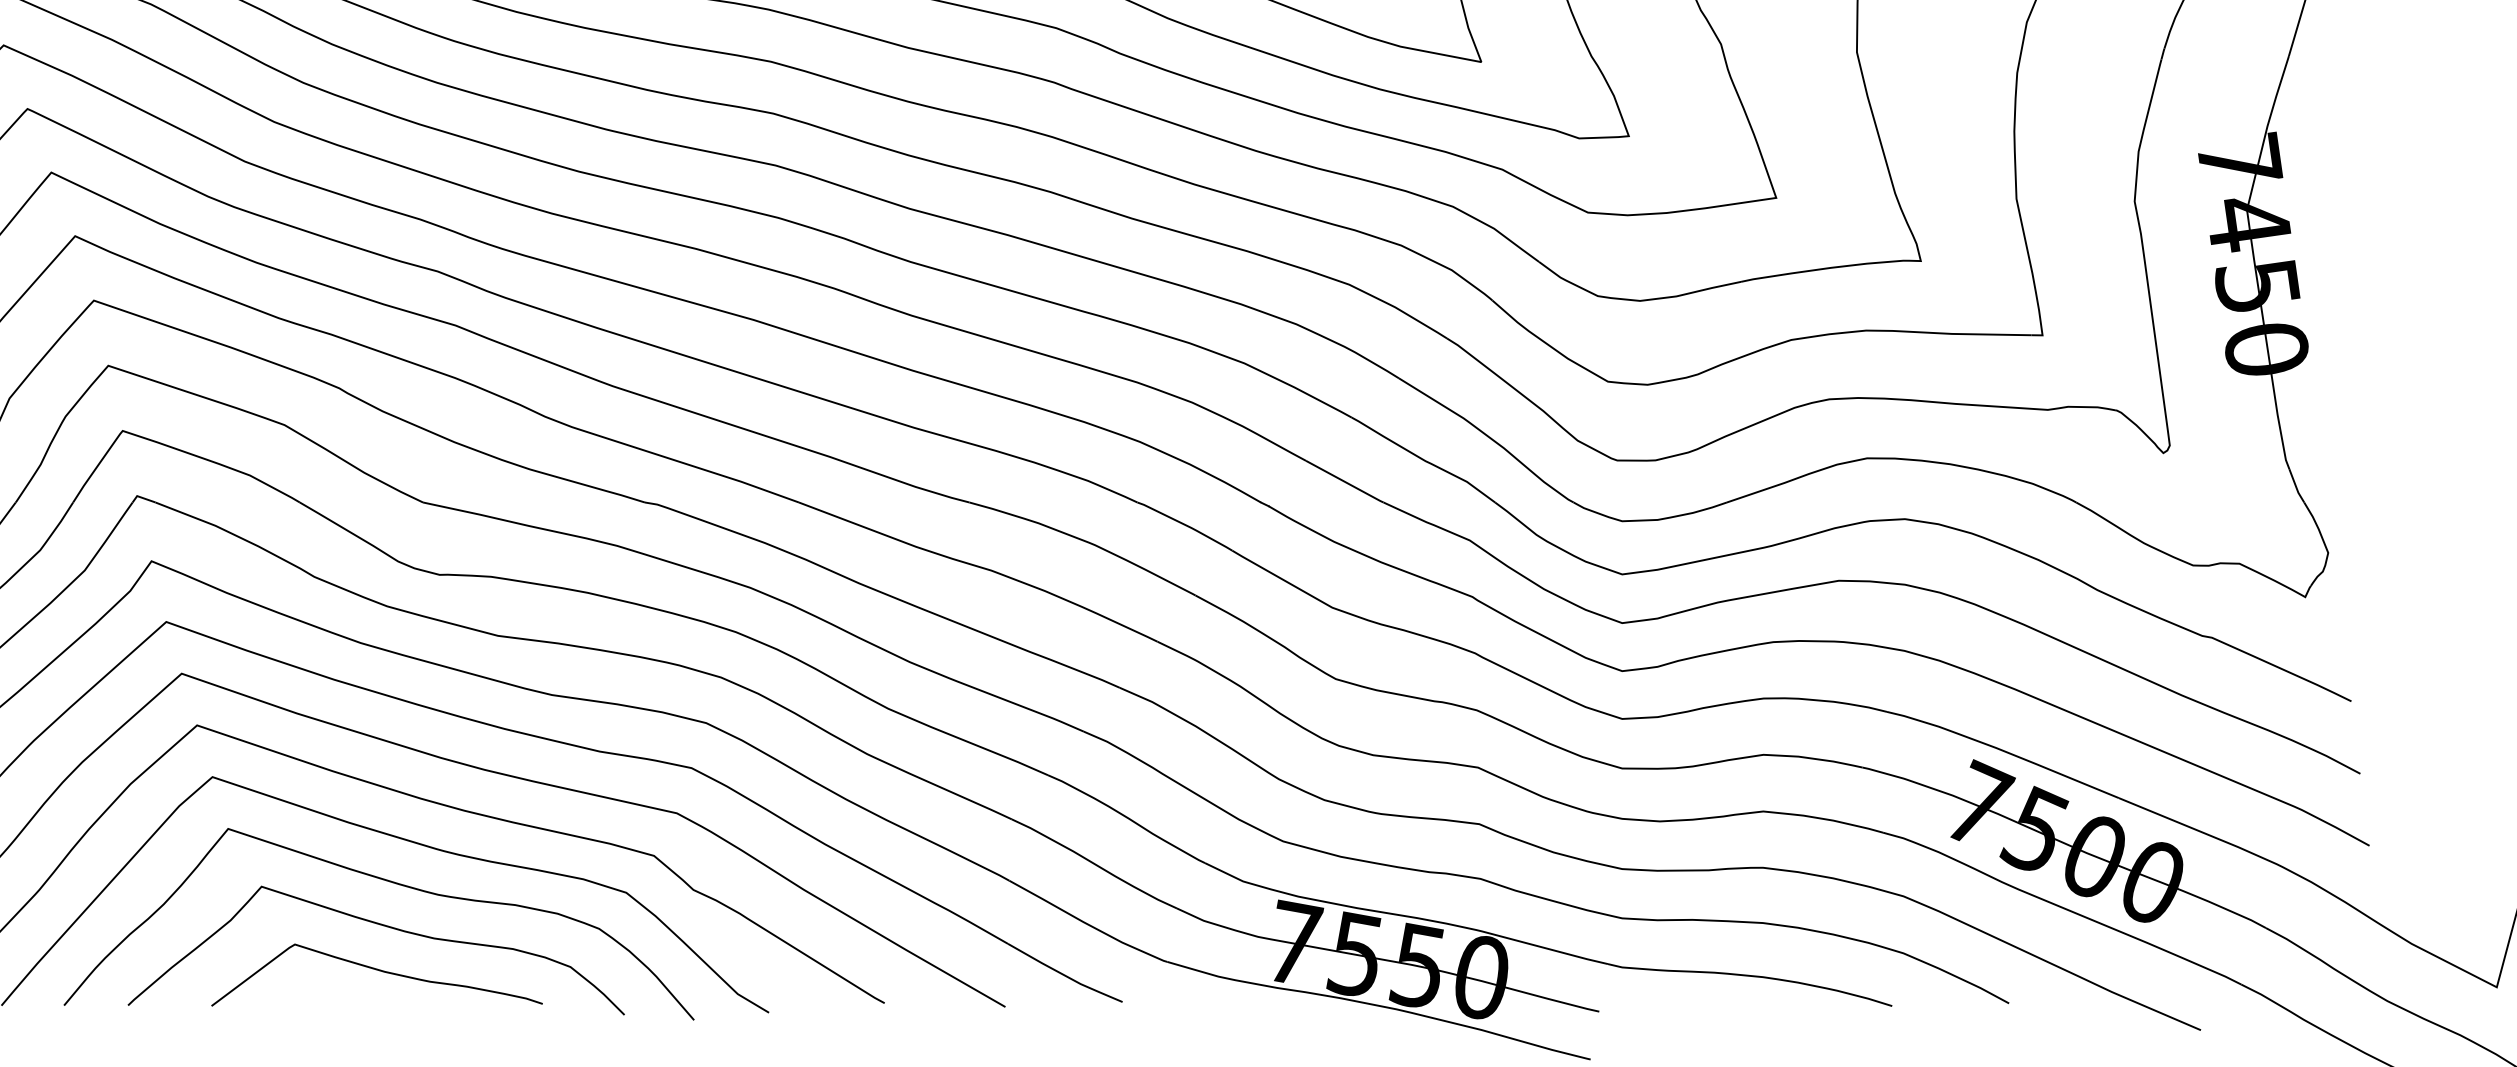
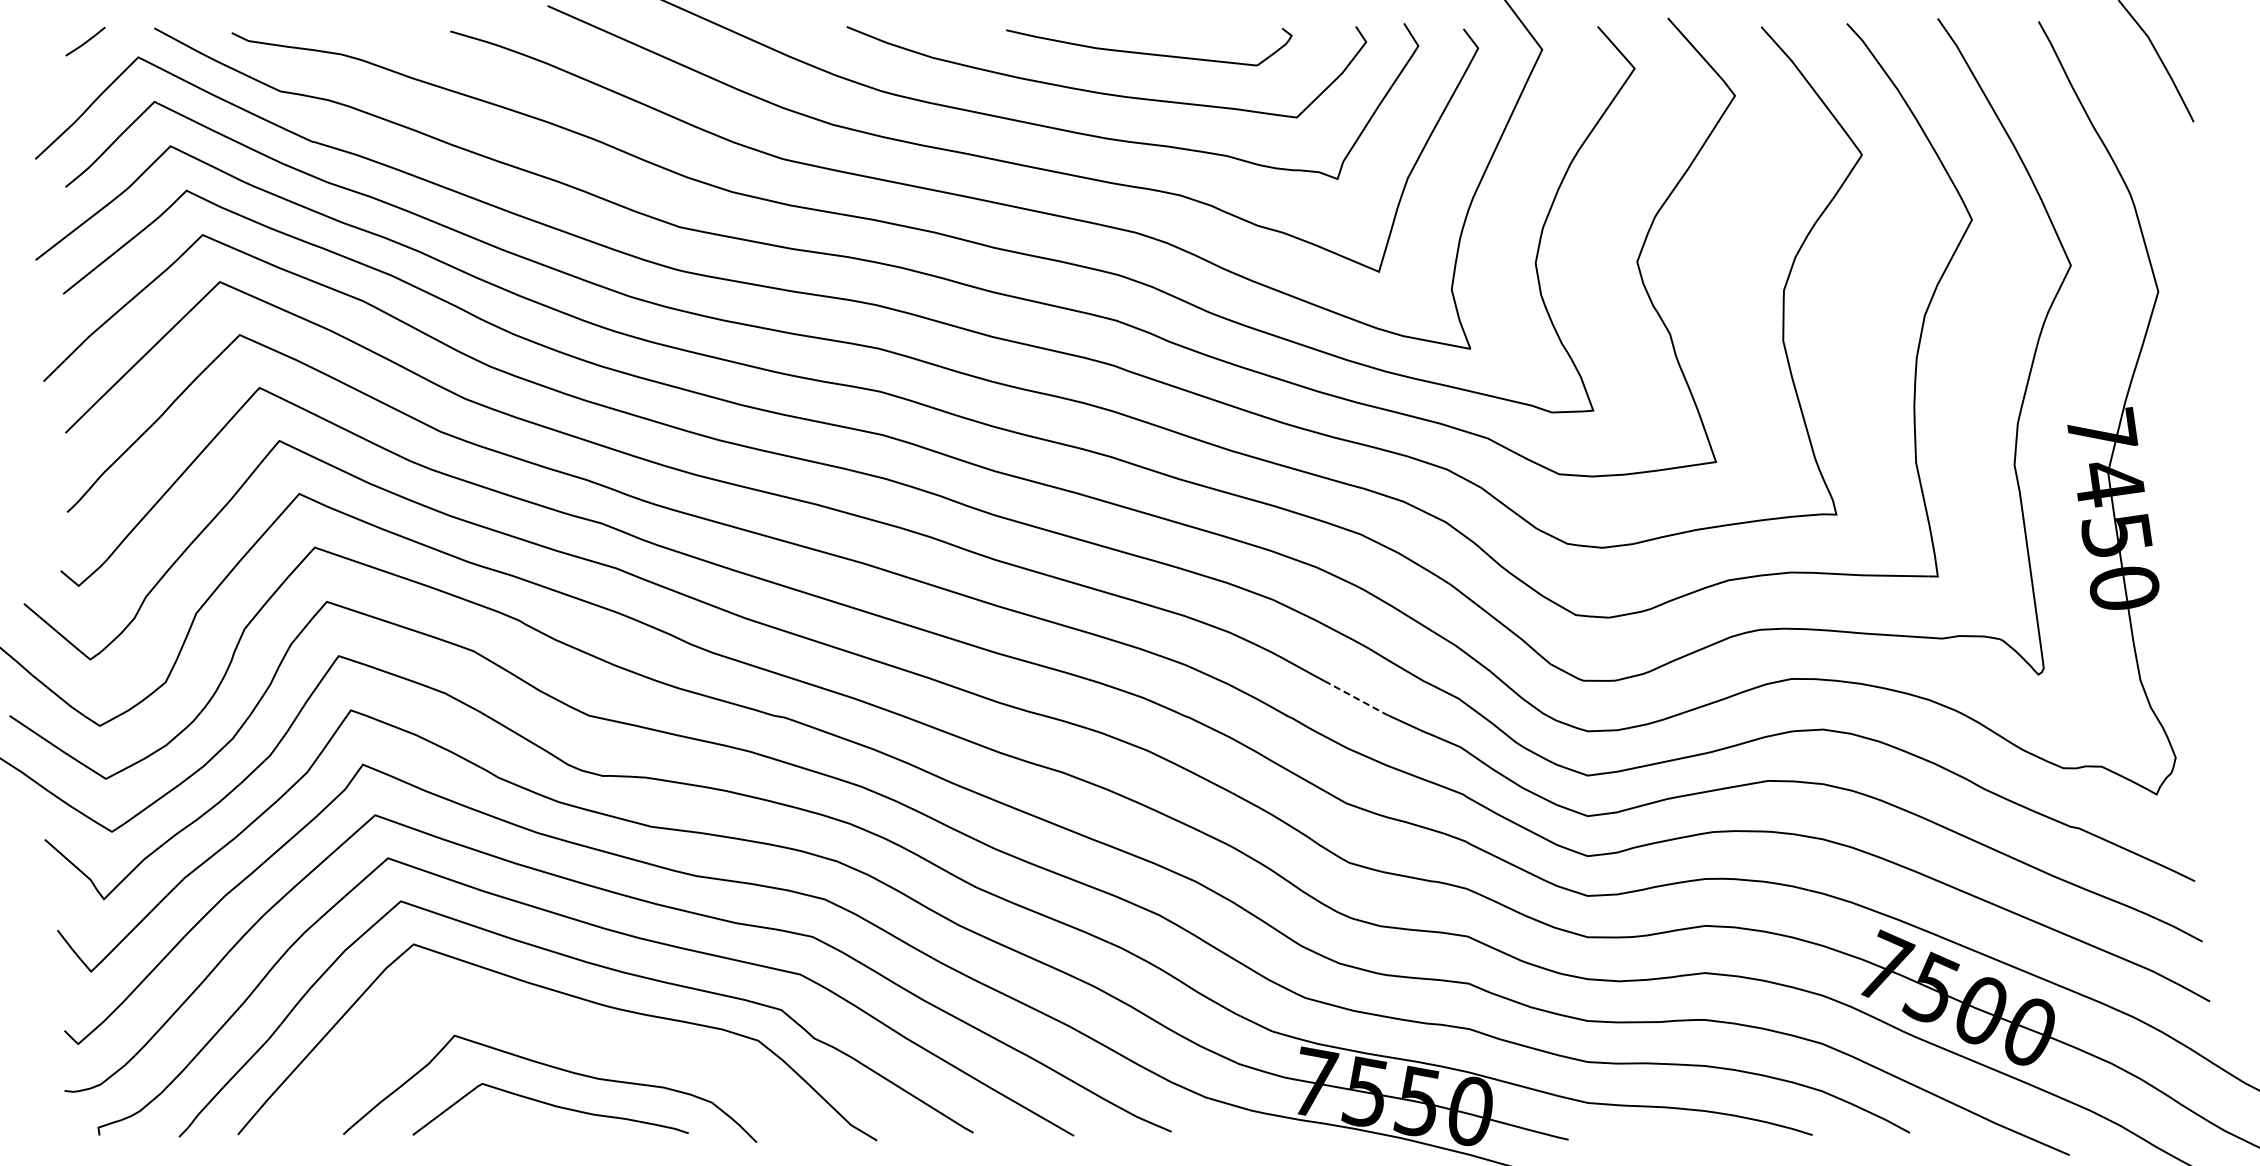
line: (1345, 481) -> (1357, 698), solid -> dashed
curve: (393, 884) -> (564, 1033), removed

